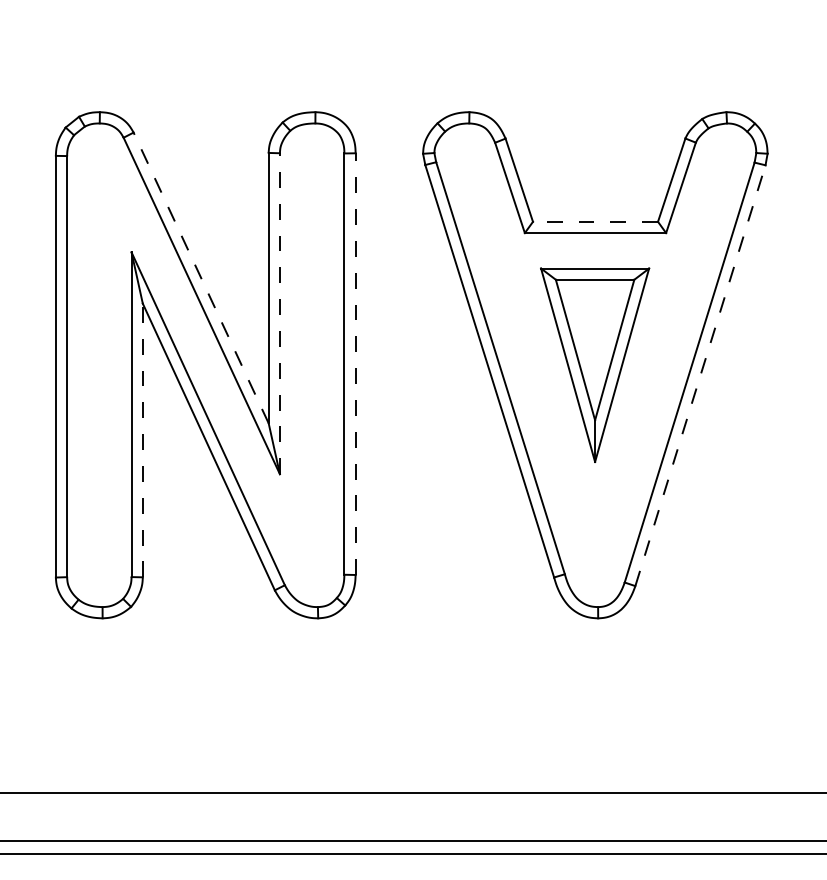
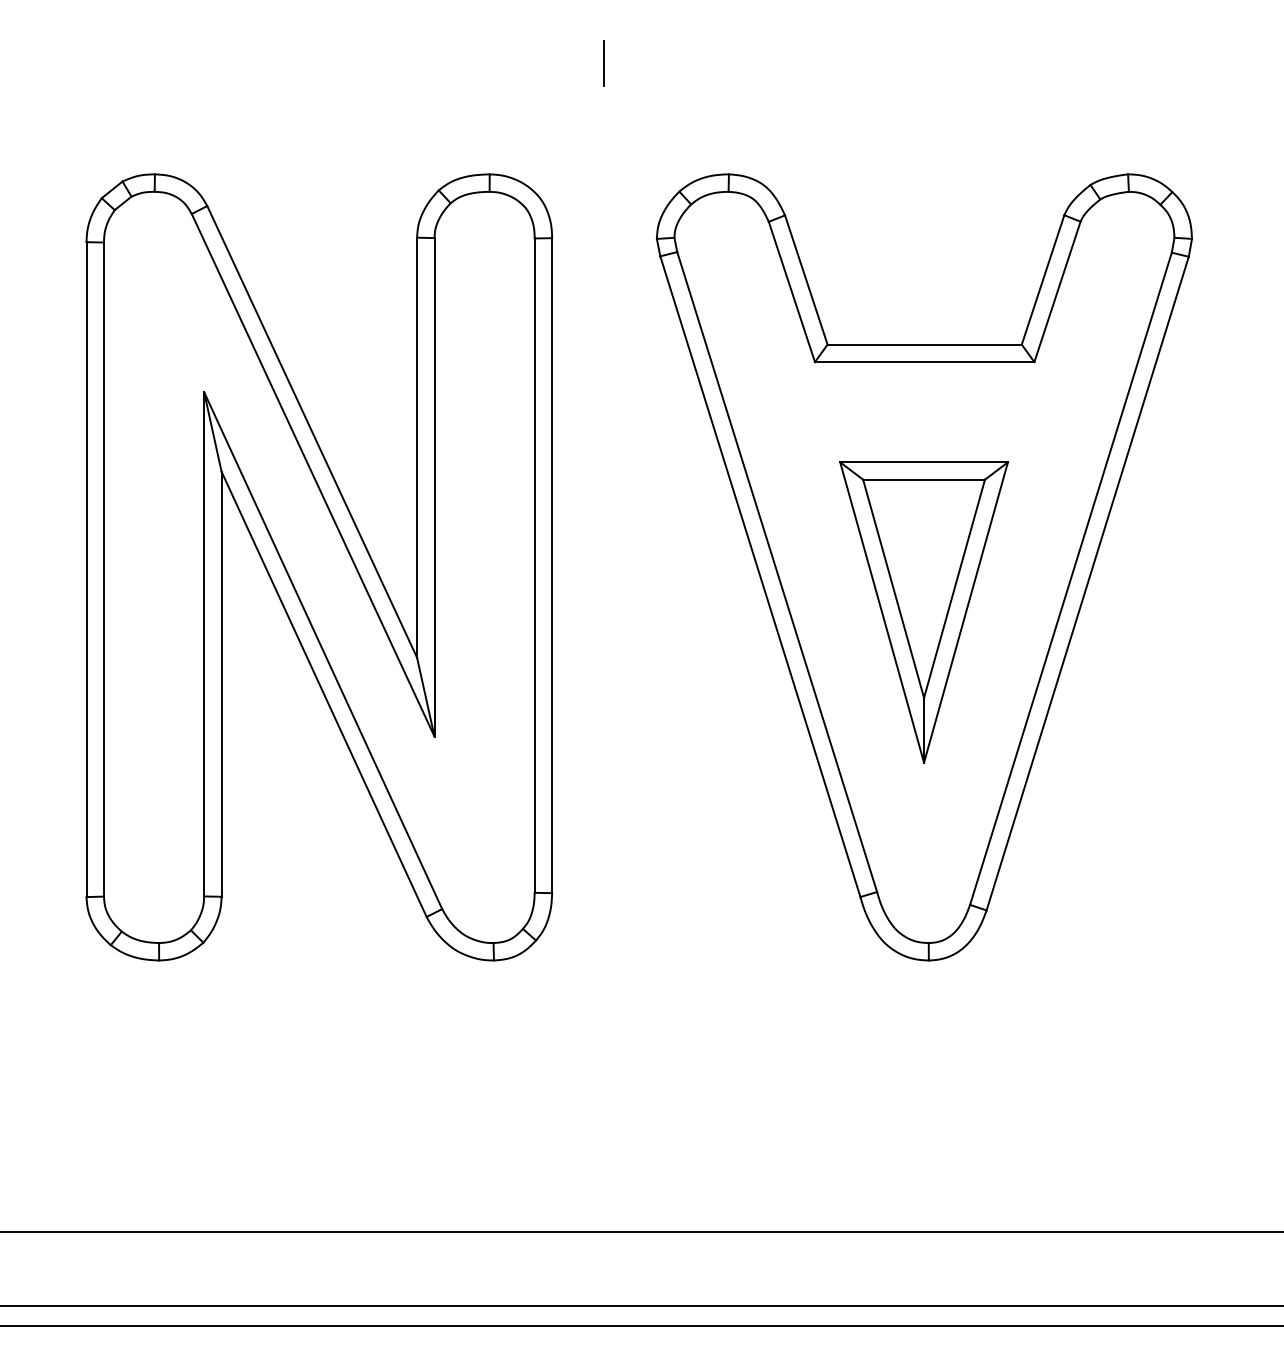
line: (388, 40) -> (603, 62), added
line: (595, 221) -> (924, 344), dashed -> solid
line: (200, 277) -> (311, 431), dashed -> solid
line: (279, 313) -> (433, 487), dashed -> solid
line: (355, 364) -> (551, 566), dashed -> solid
part: (595, 364) -> (924, 611), moved
line: (700, 375) -> (1087, 583), dashed -> solid
line: (142, 440) -> (221, 684), dashed -> solid

